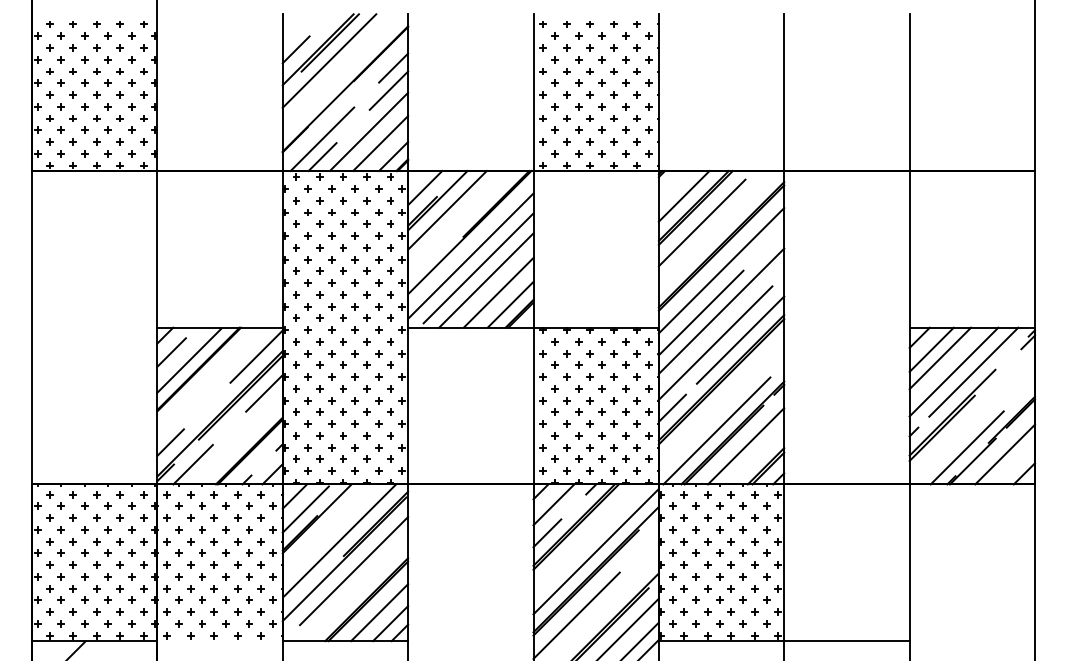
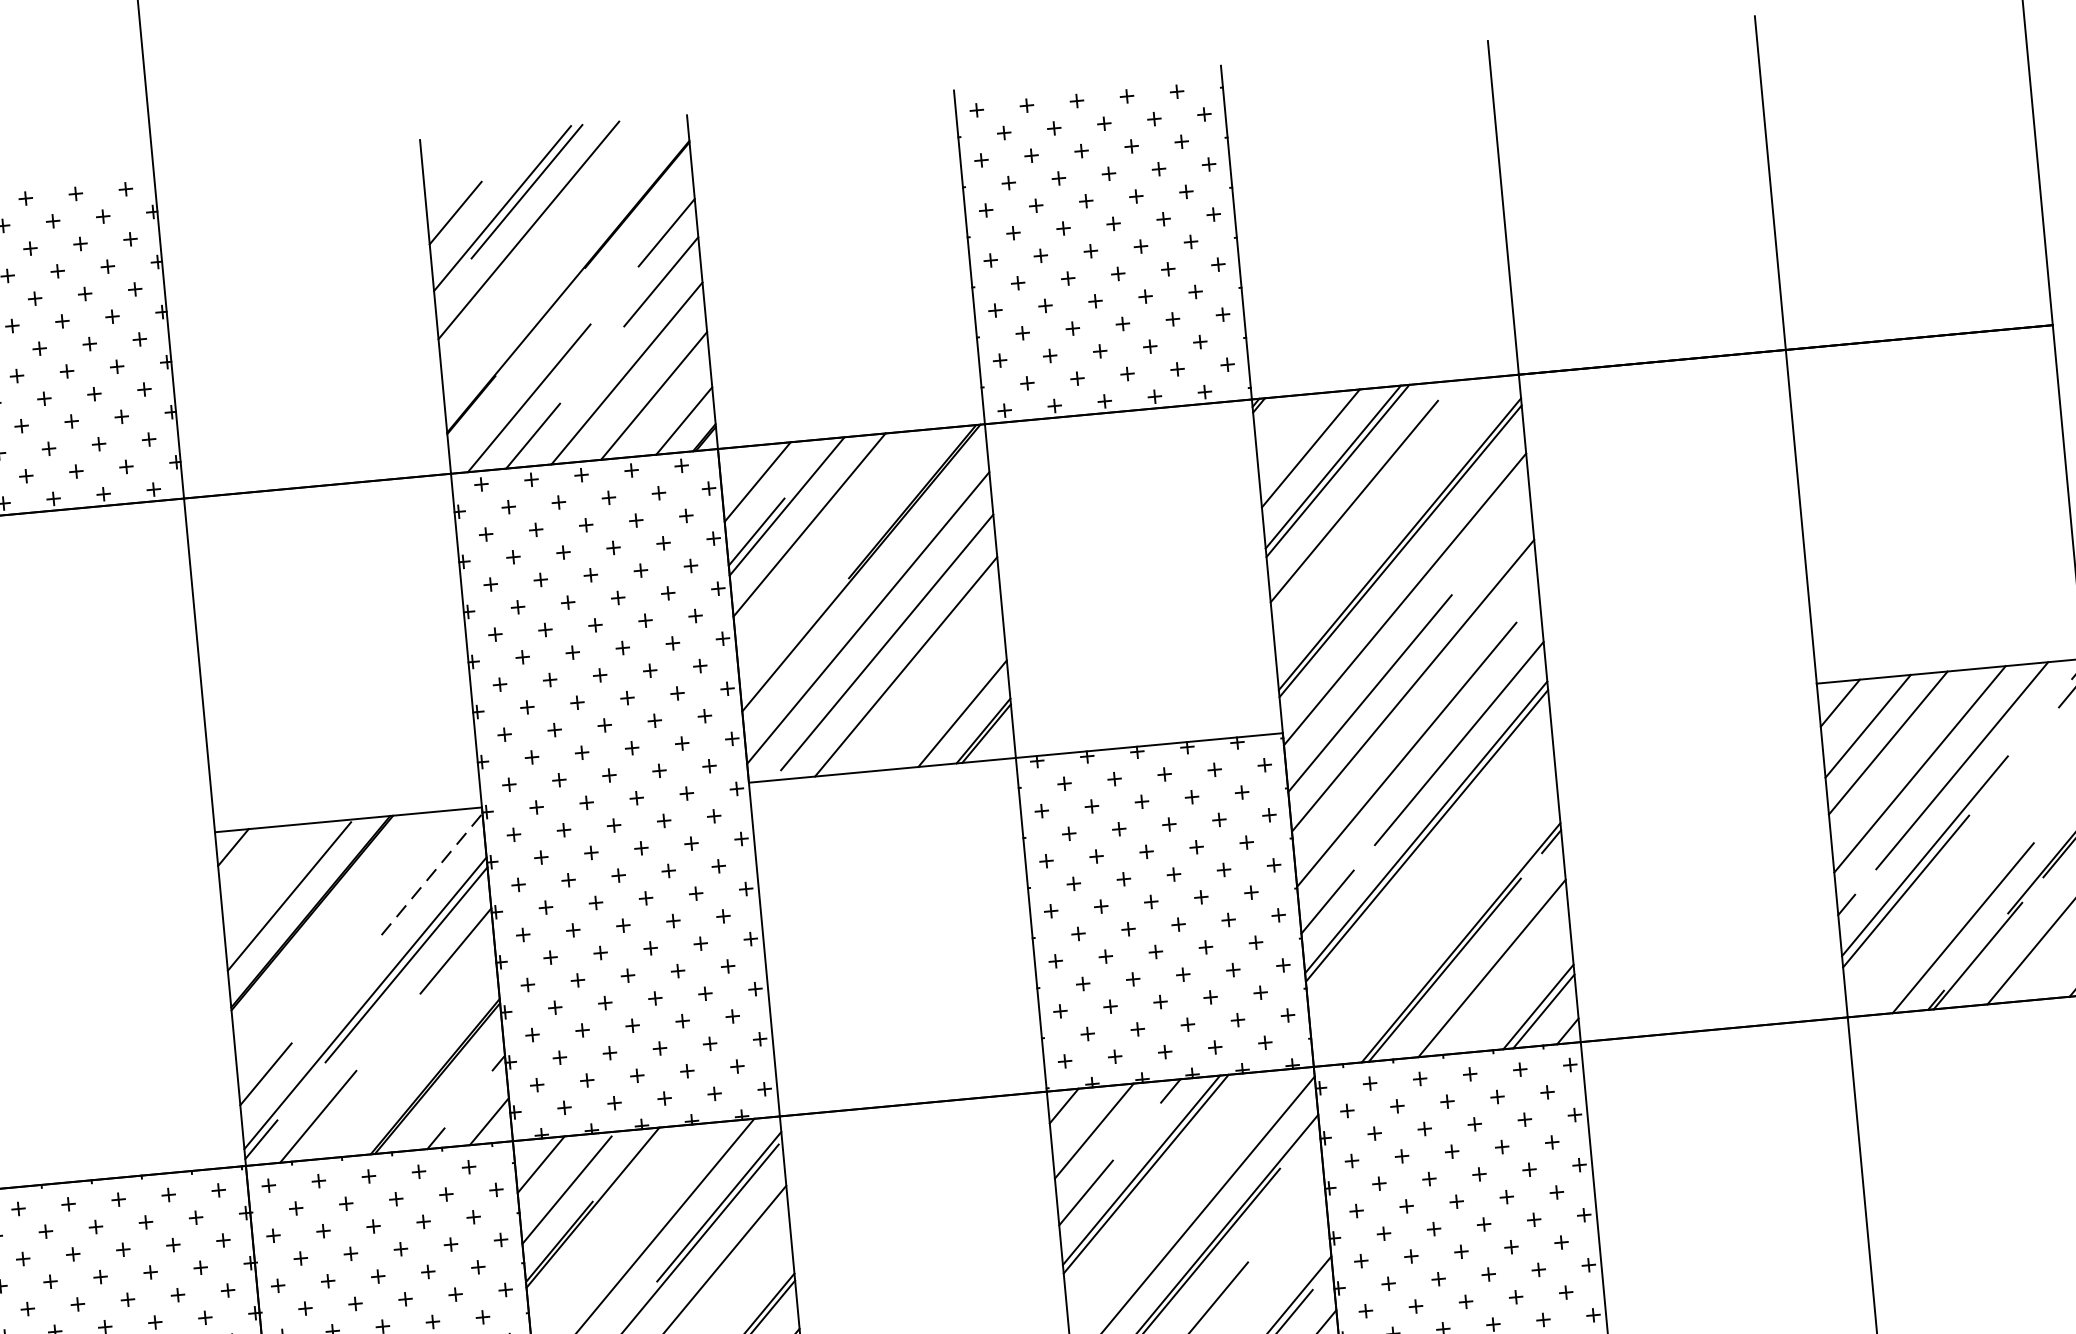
line: (498, 292) -> (934, 689), removed
line: (171, 352) -> (249, 882), removed
line: (256, 356) -> (431, 873), solid -> dashed
line: (716, 430) -> (1425, 940), removed

